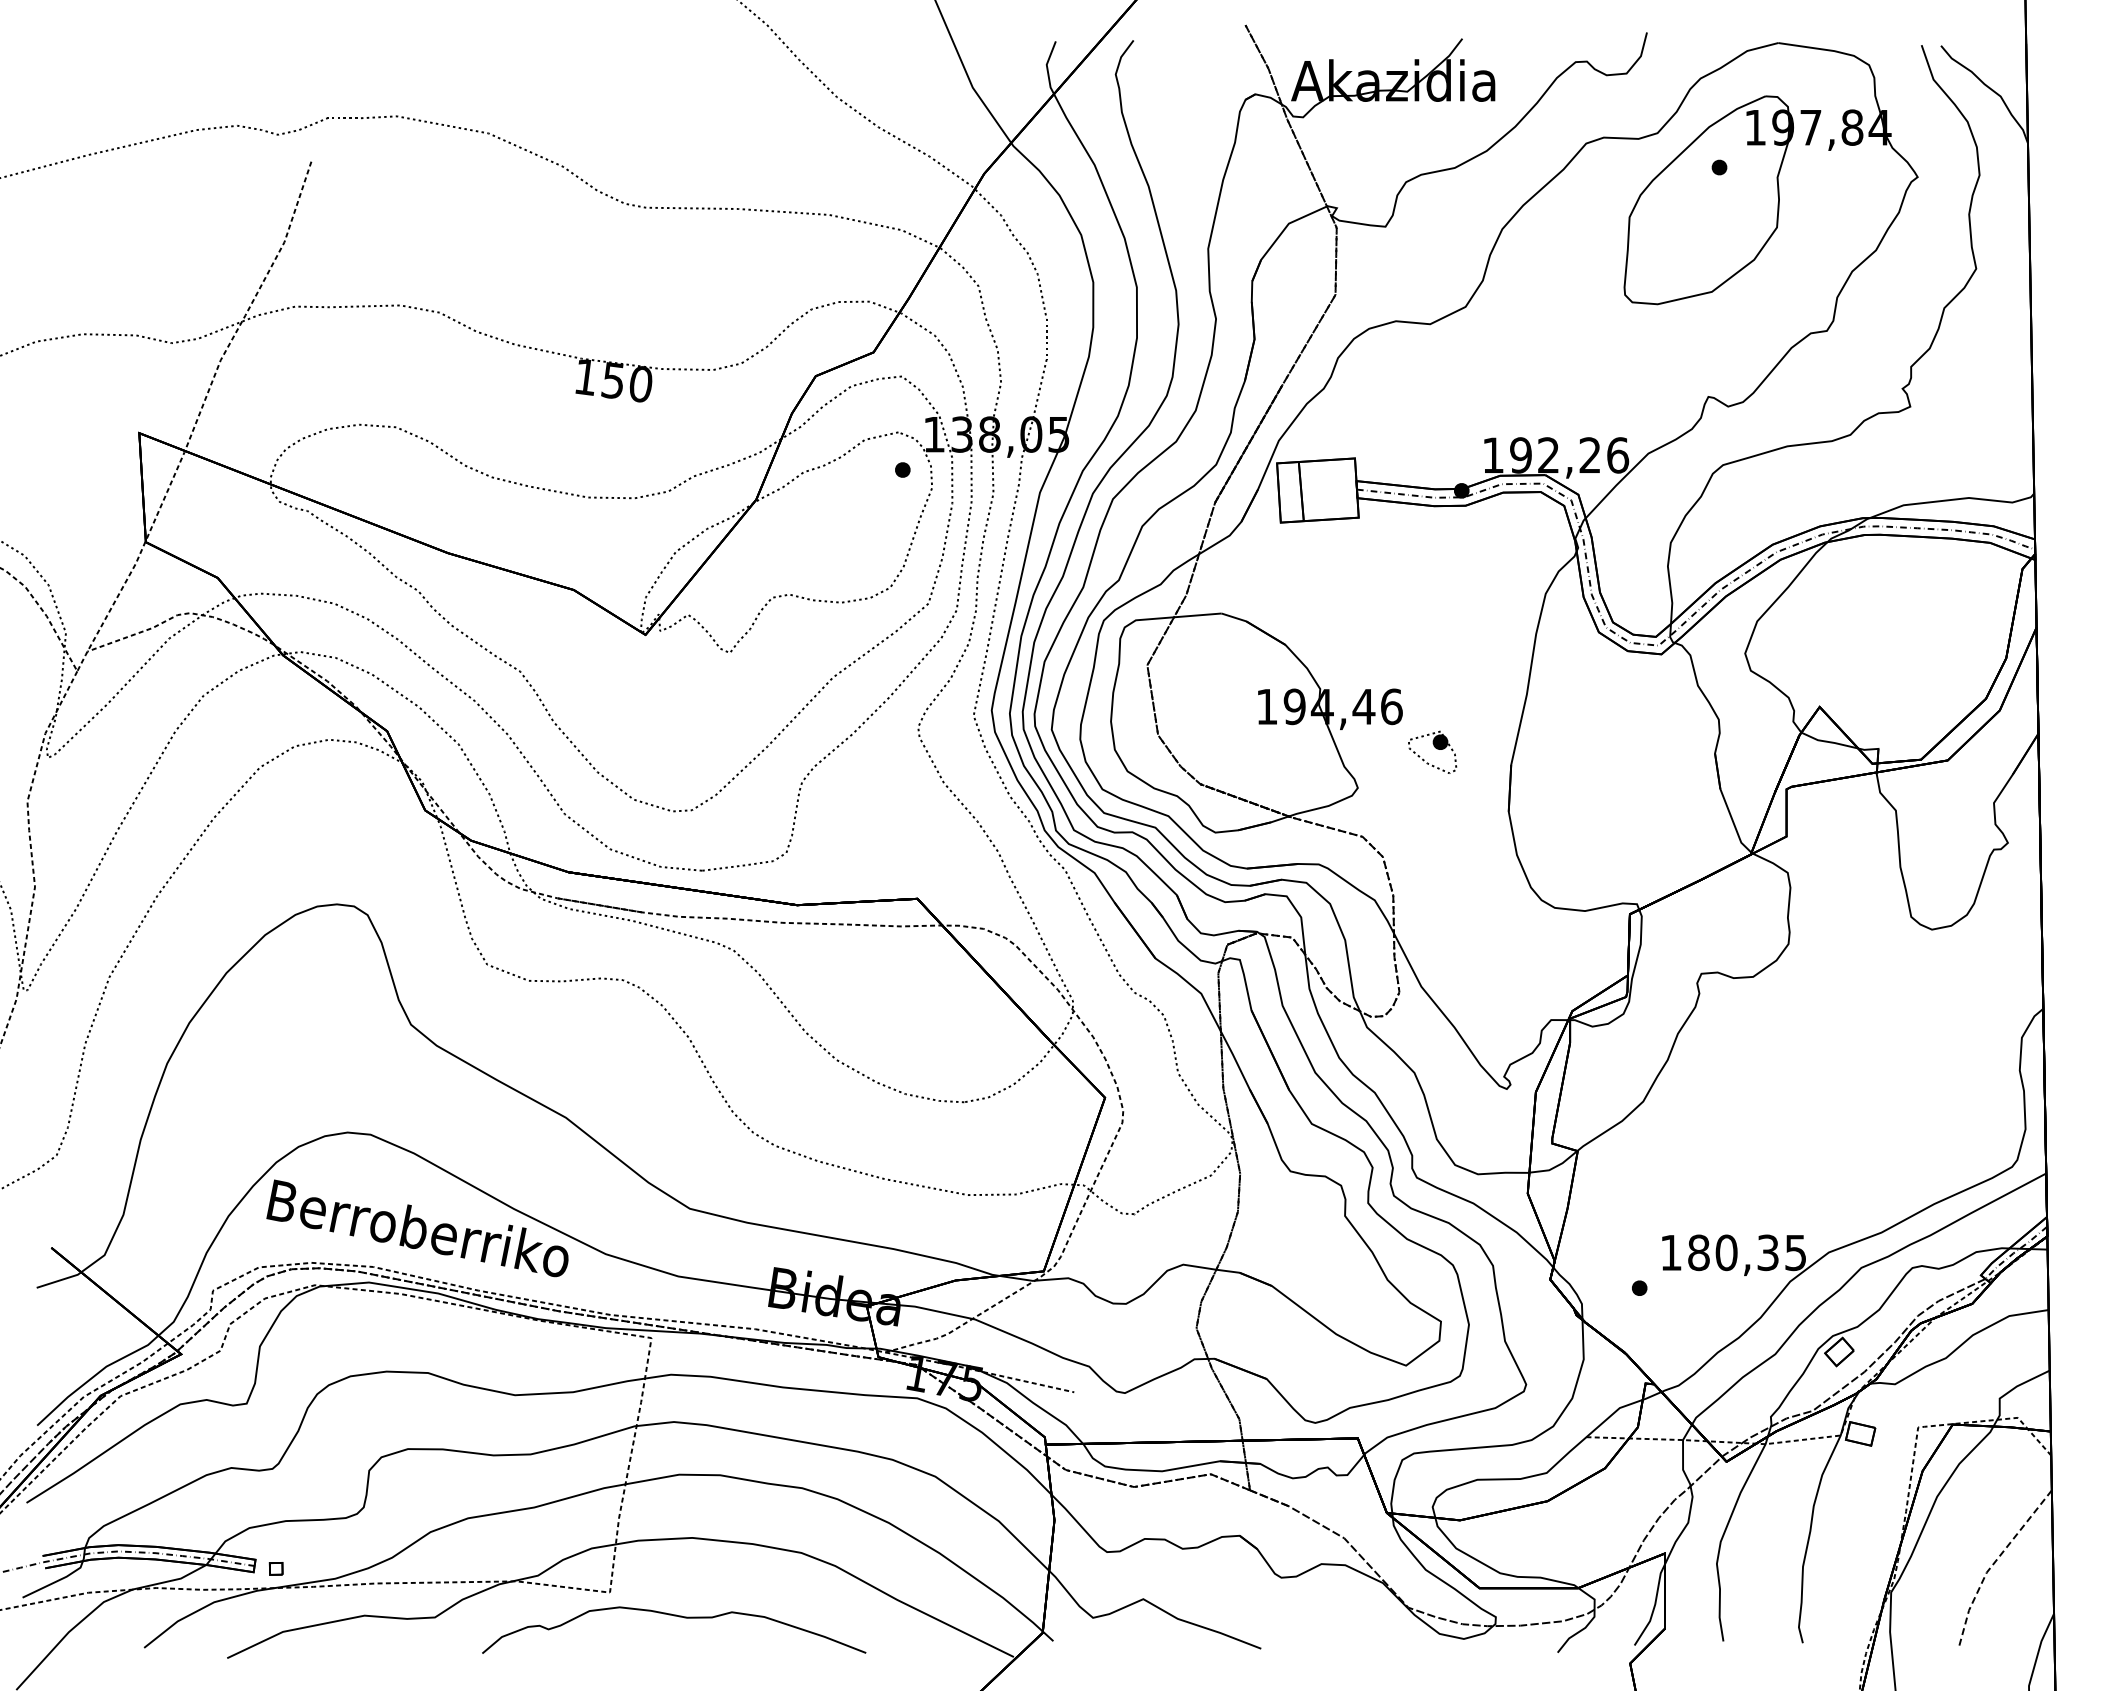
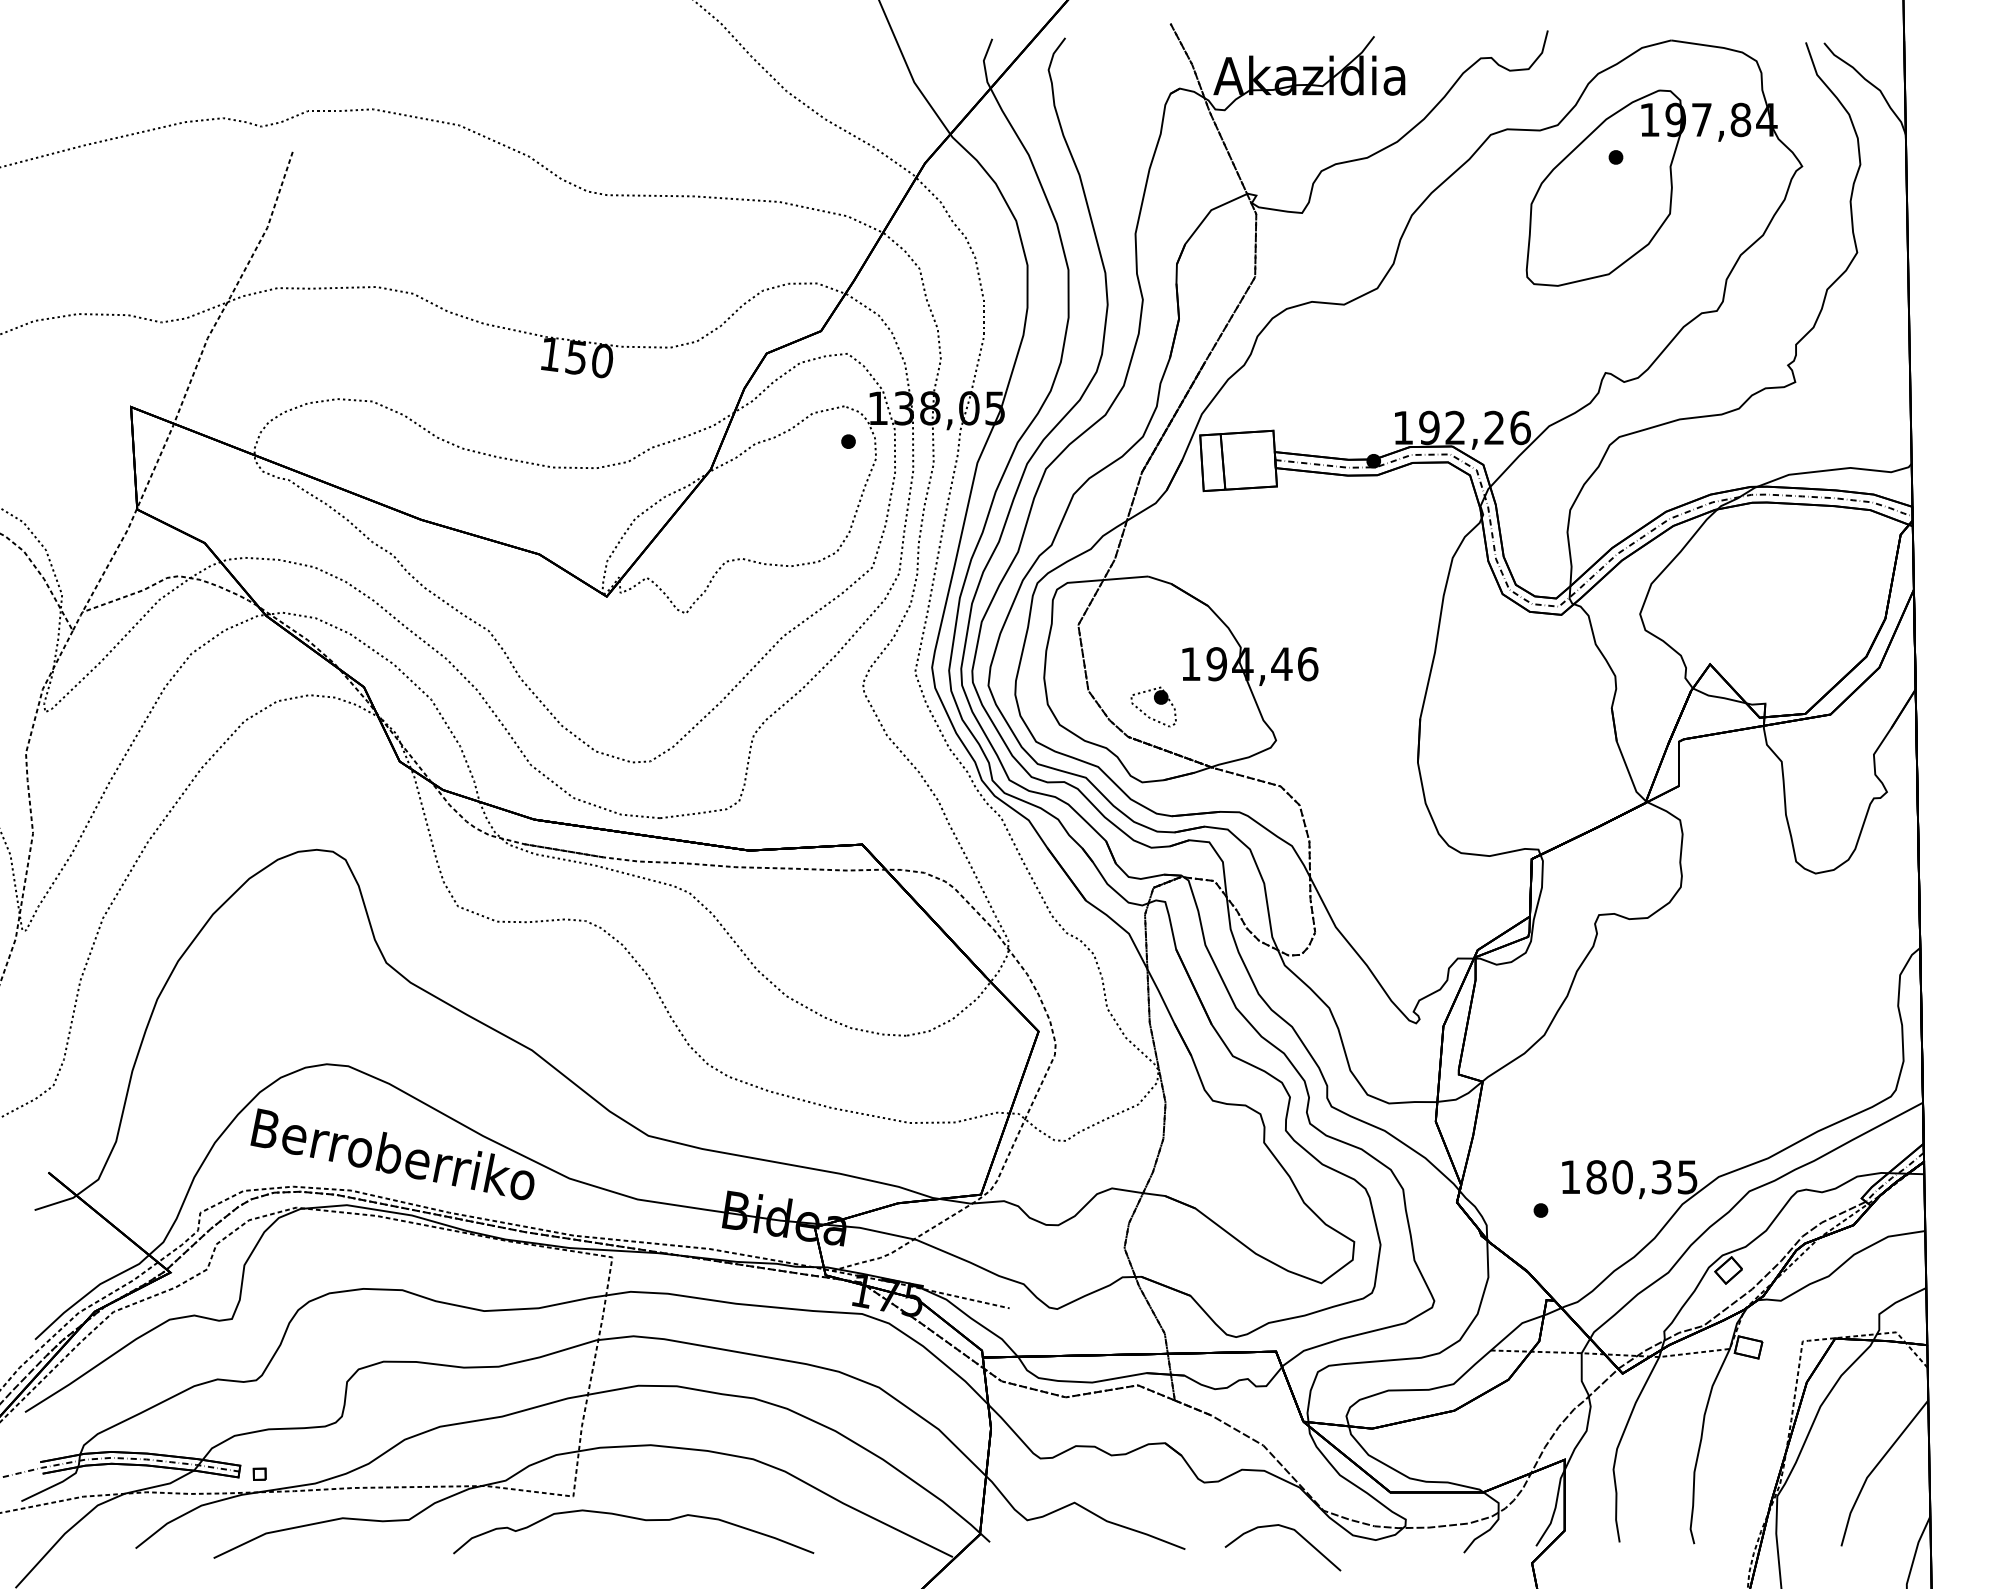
part: (1432, 751) -> (1153, 706), moved
line: (1994, 1563) -> (1874, 1469), dashed -> solid
curve: (1371, 1627) -> (1288, 1529), added

